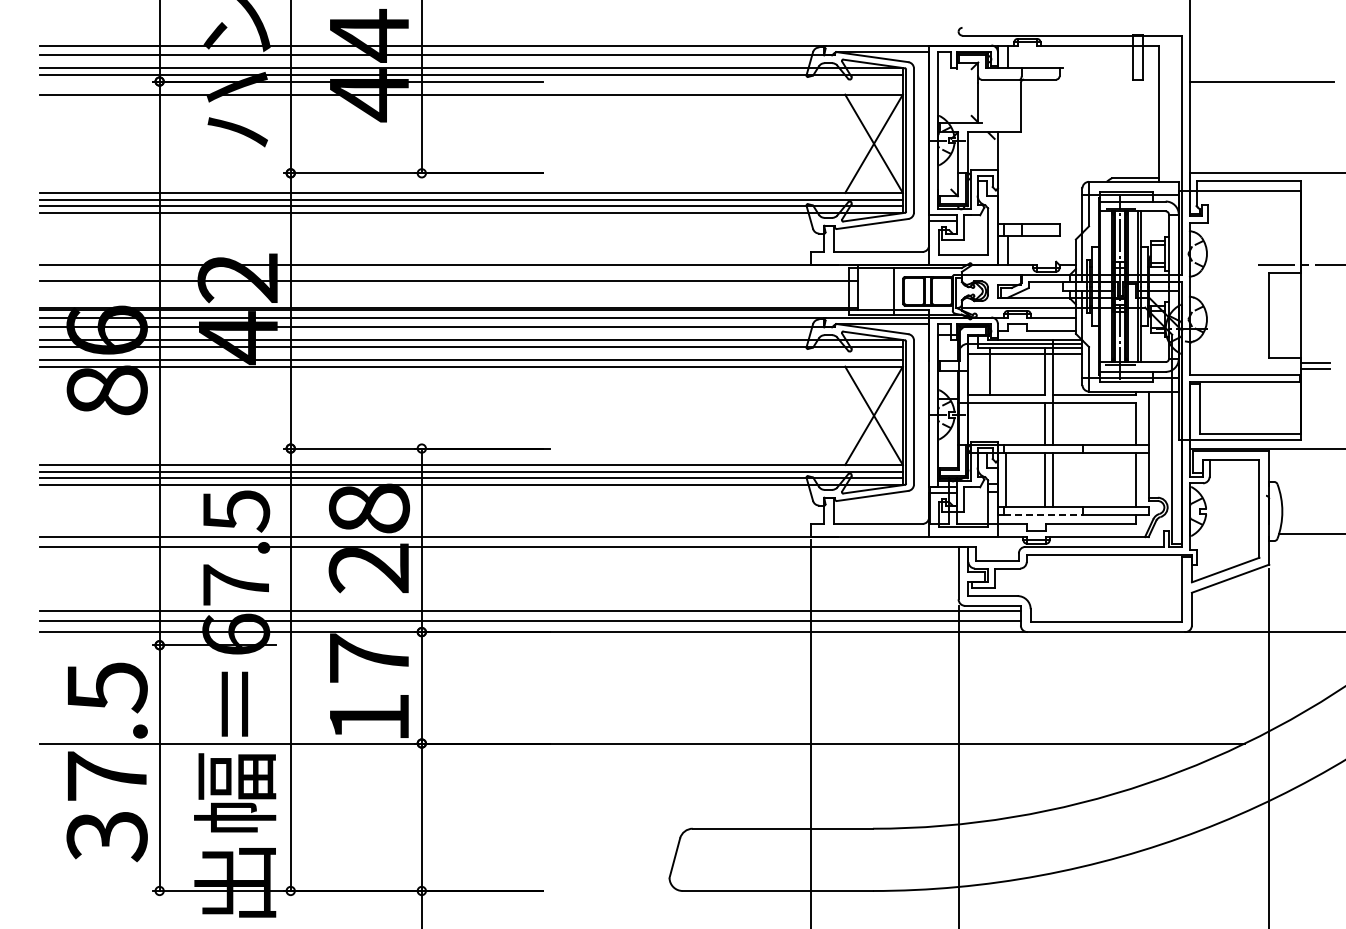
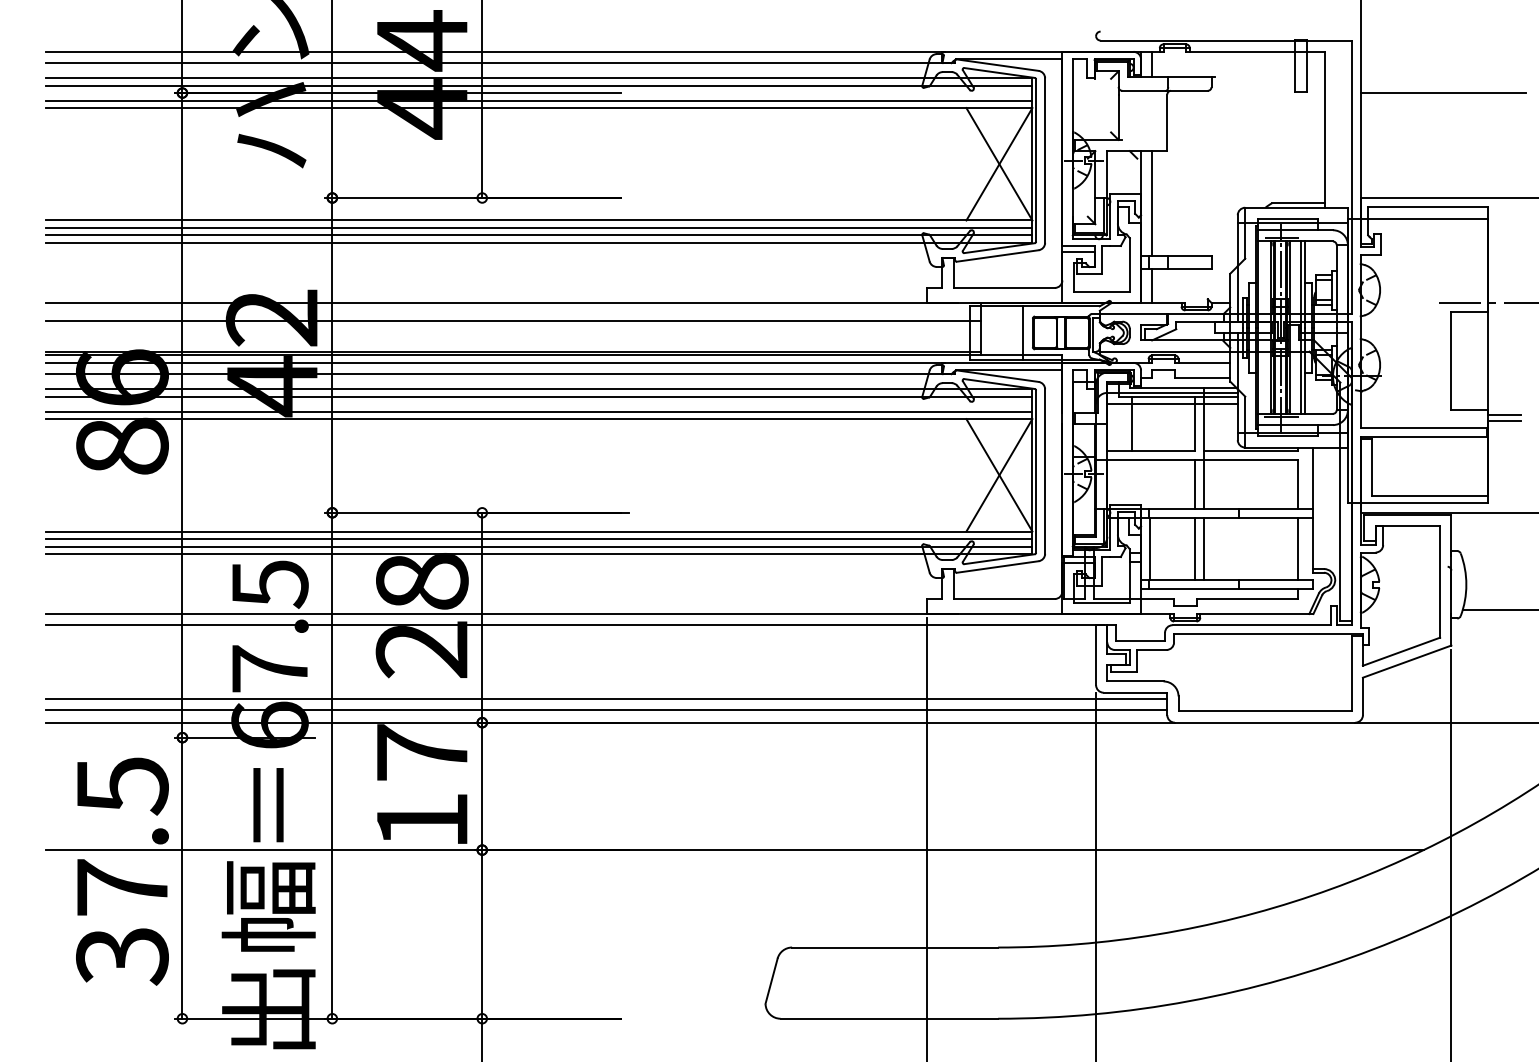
line: (471, 88) -> (539, 101), added
line: (1007, 177) -> (1152, 202), added
line: (1044, 514) -> (1194, 588), dashed -> solid

